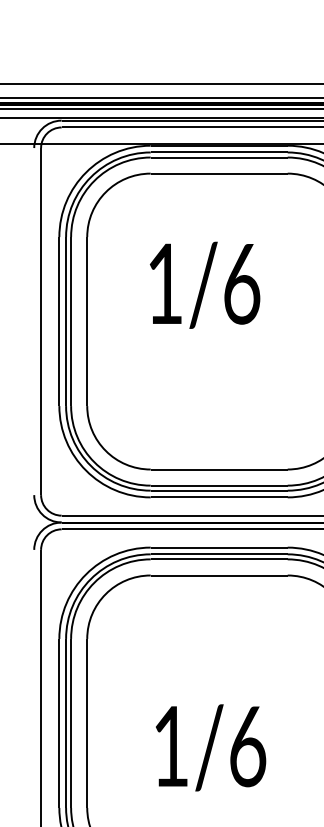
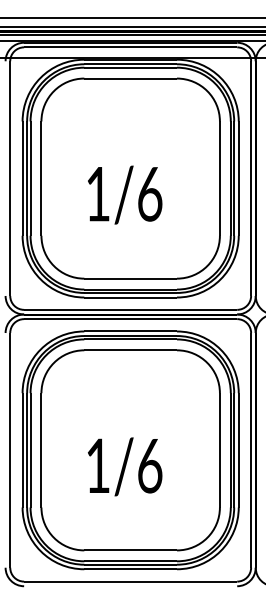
text: (205, 284) -> (125, 194), moved

